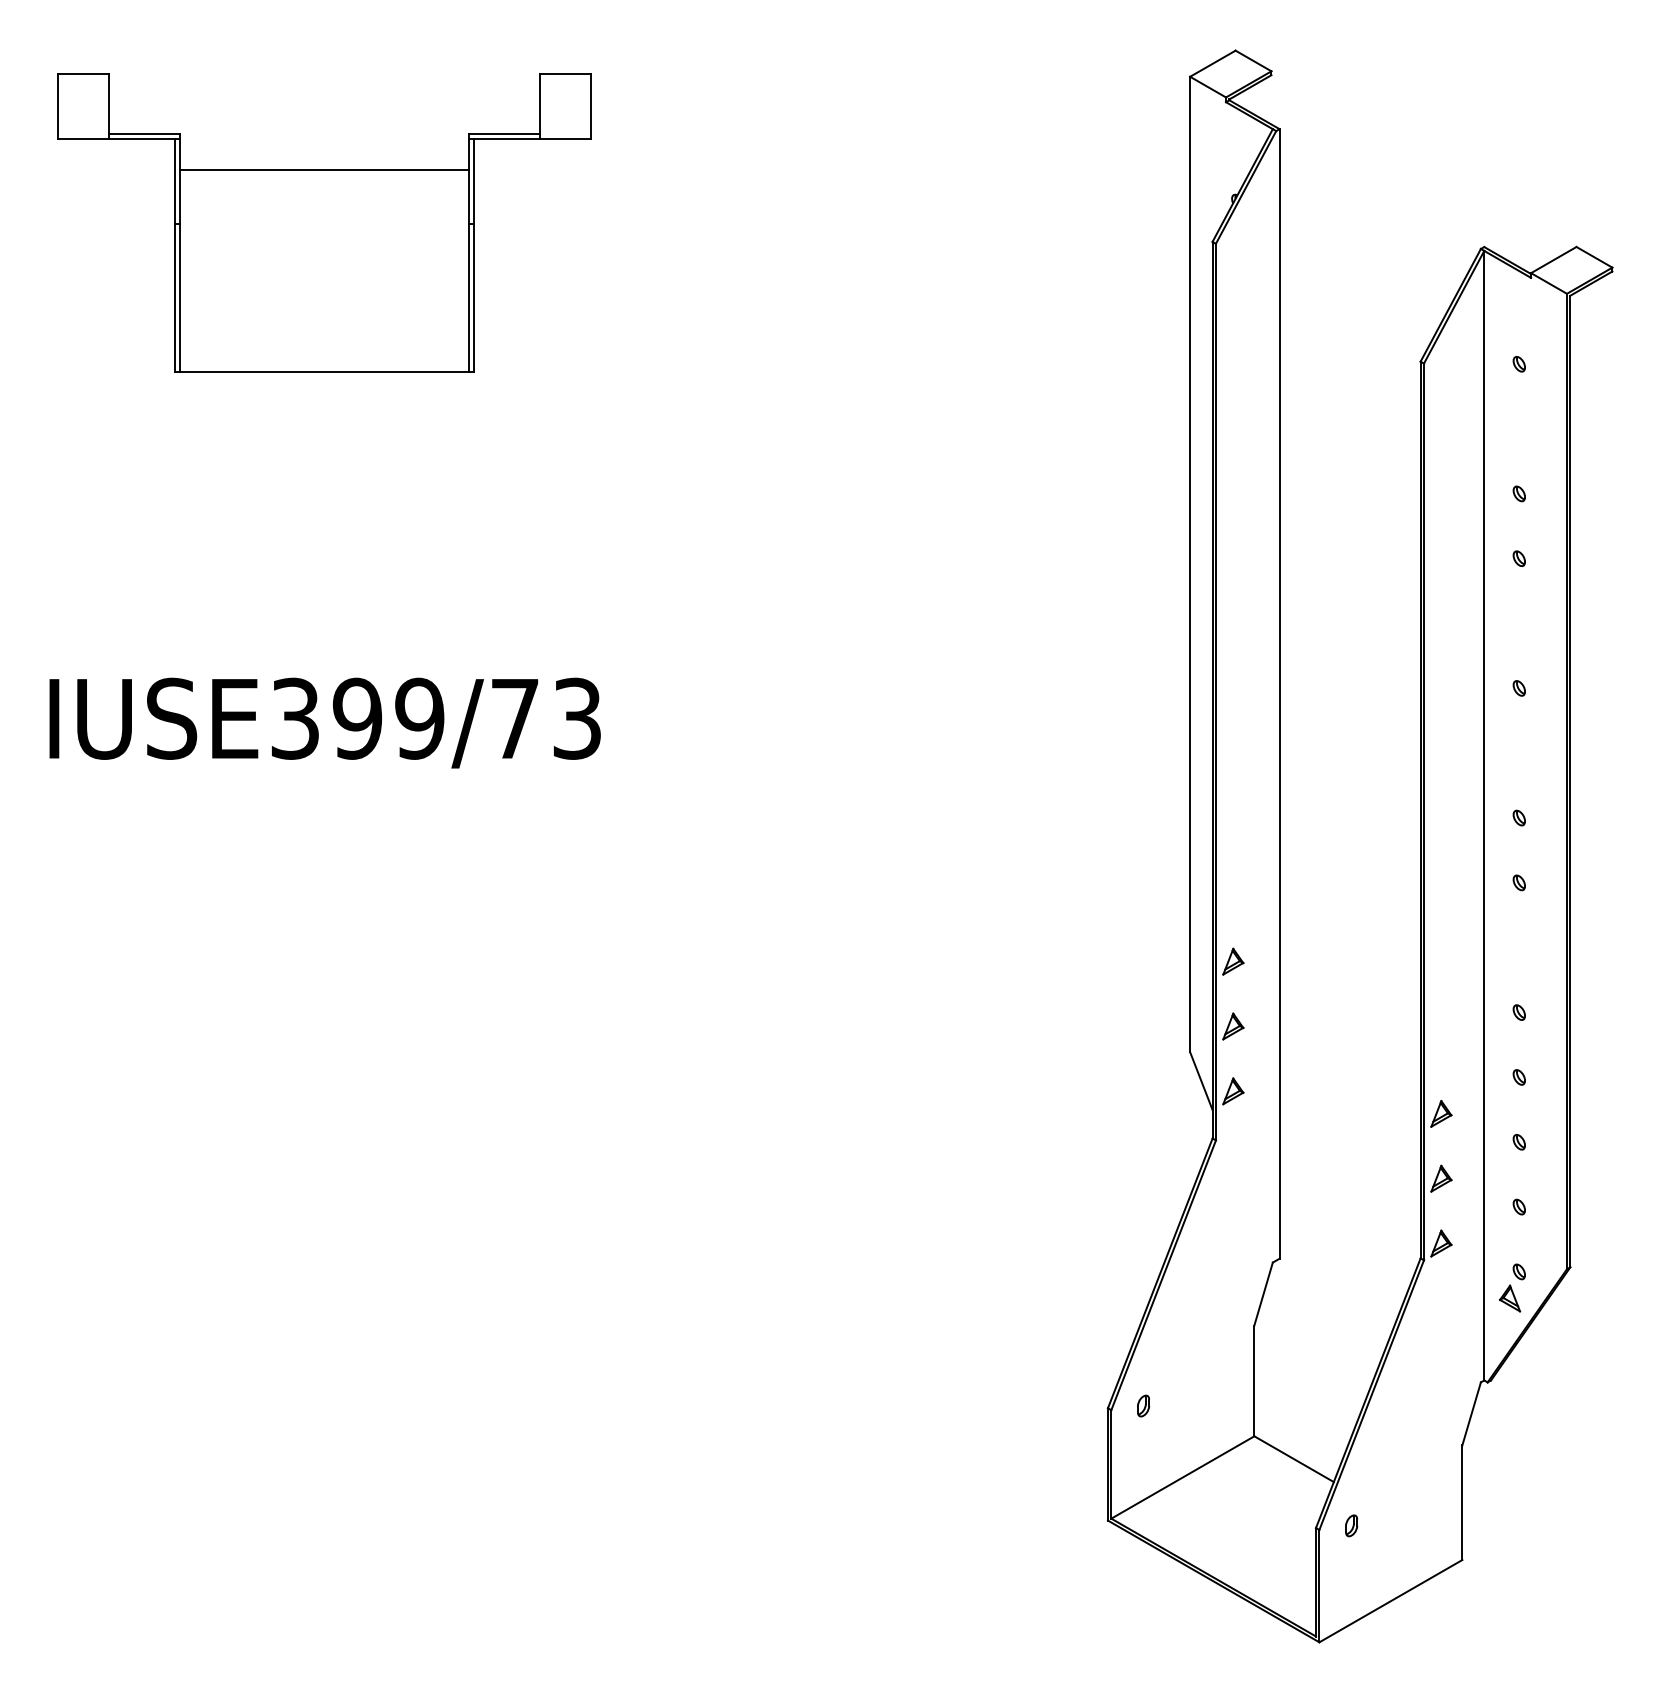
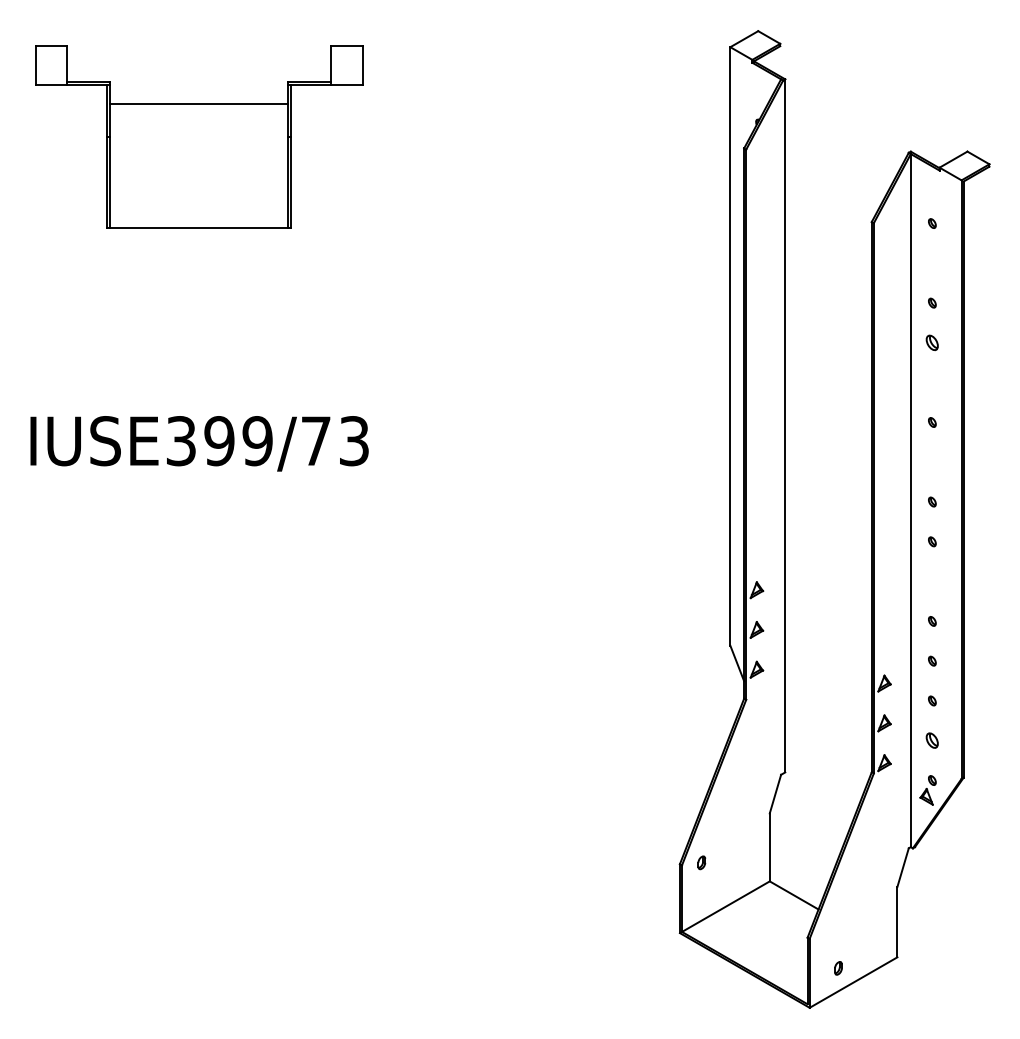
part: (1519, 558) -> (932, 342), size x1.6
part: (1519, 1206) -> (932, 740), size x1.6
part: (1351, 1526) -> (838, 968), moved

